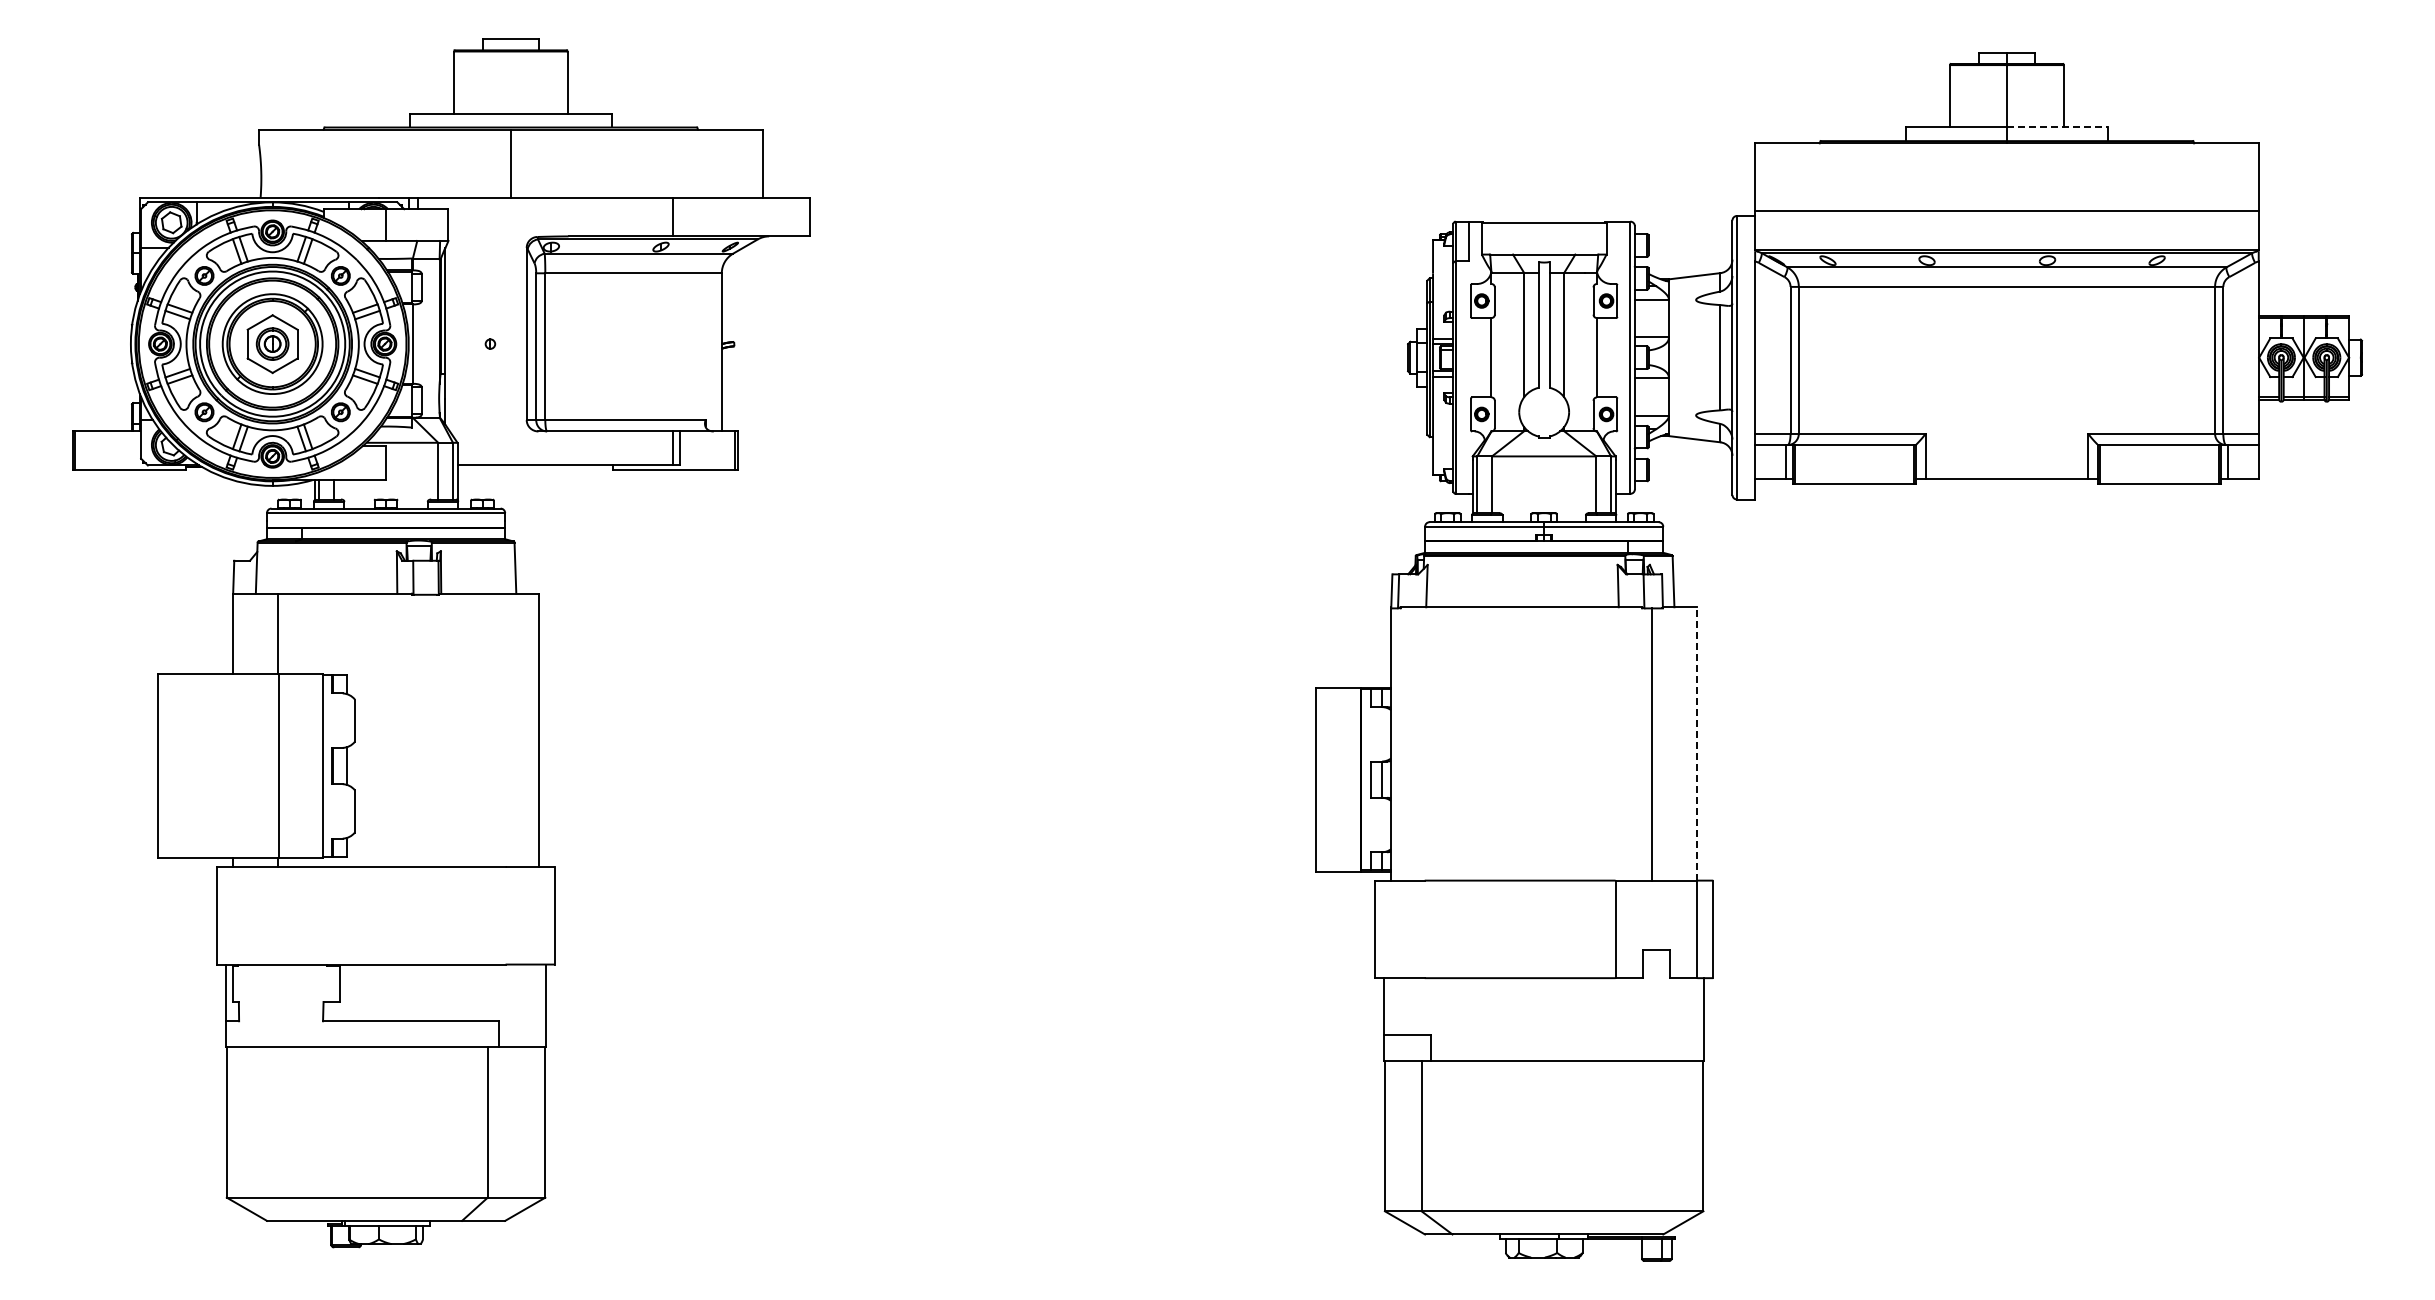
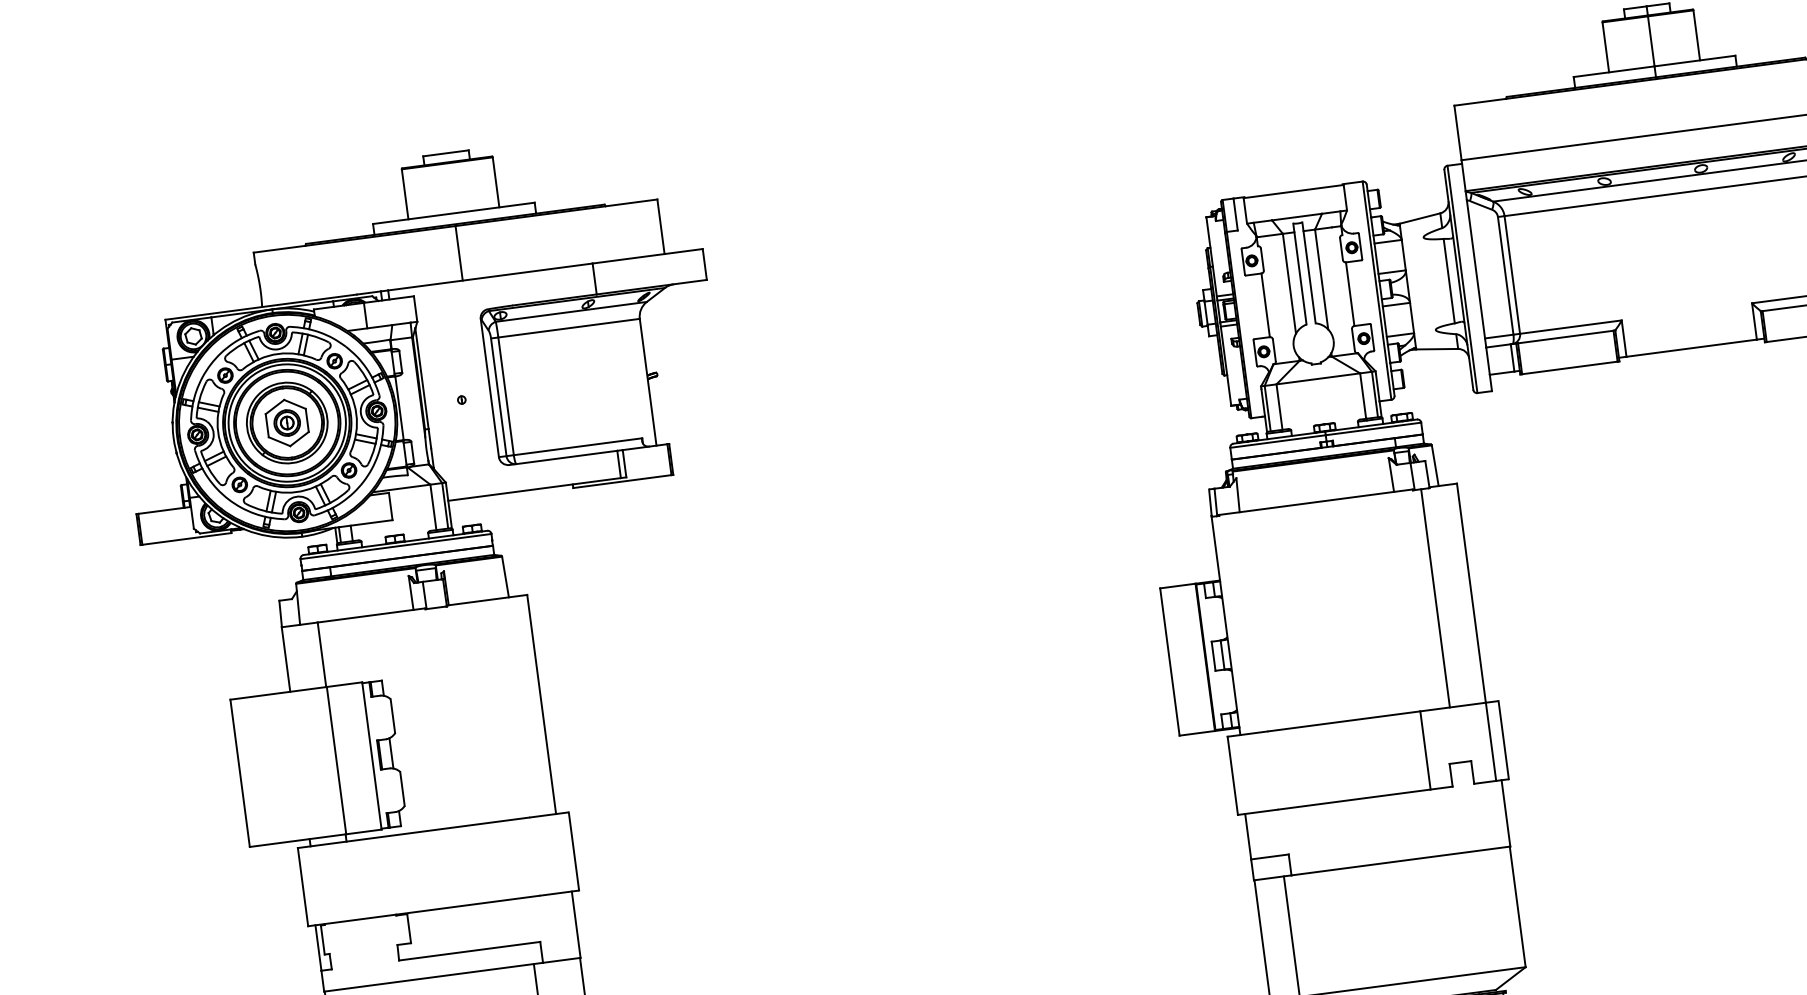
line: (2057, 127) -> (1695, 61), dashed -> solid
line: (1697, 743) -> (1471, 592), dashed -> solid

